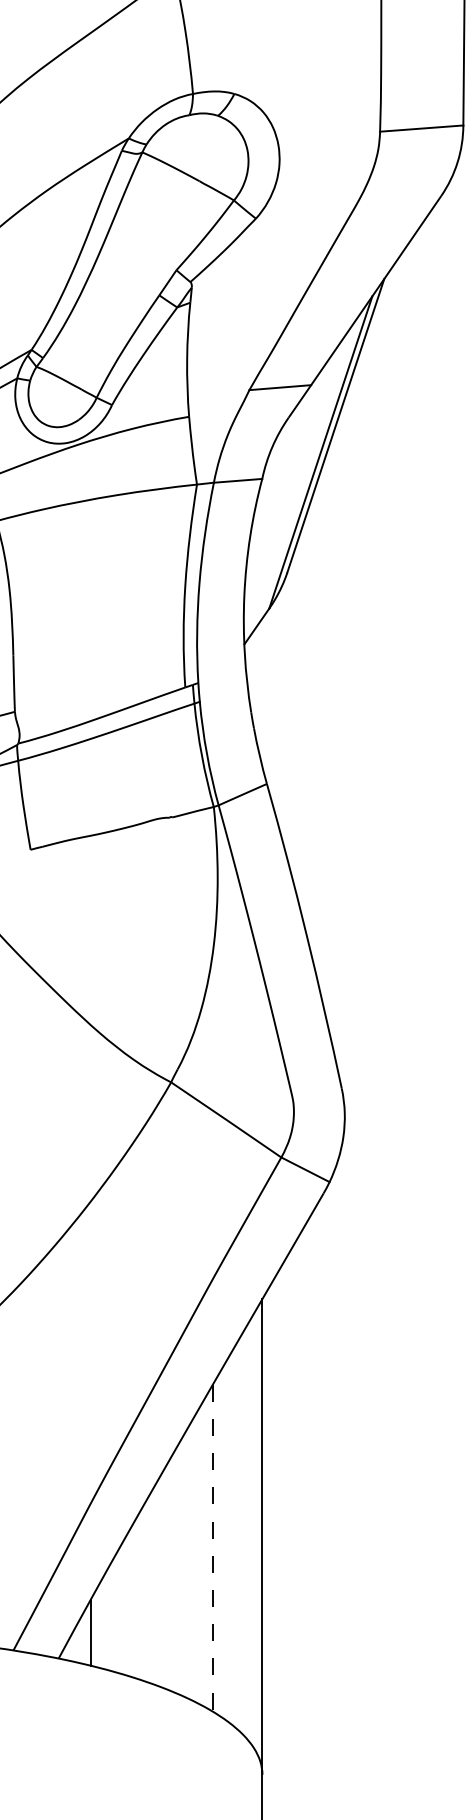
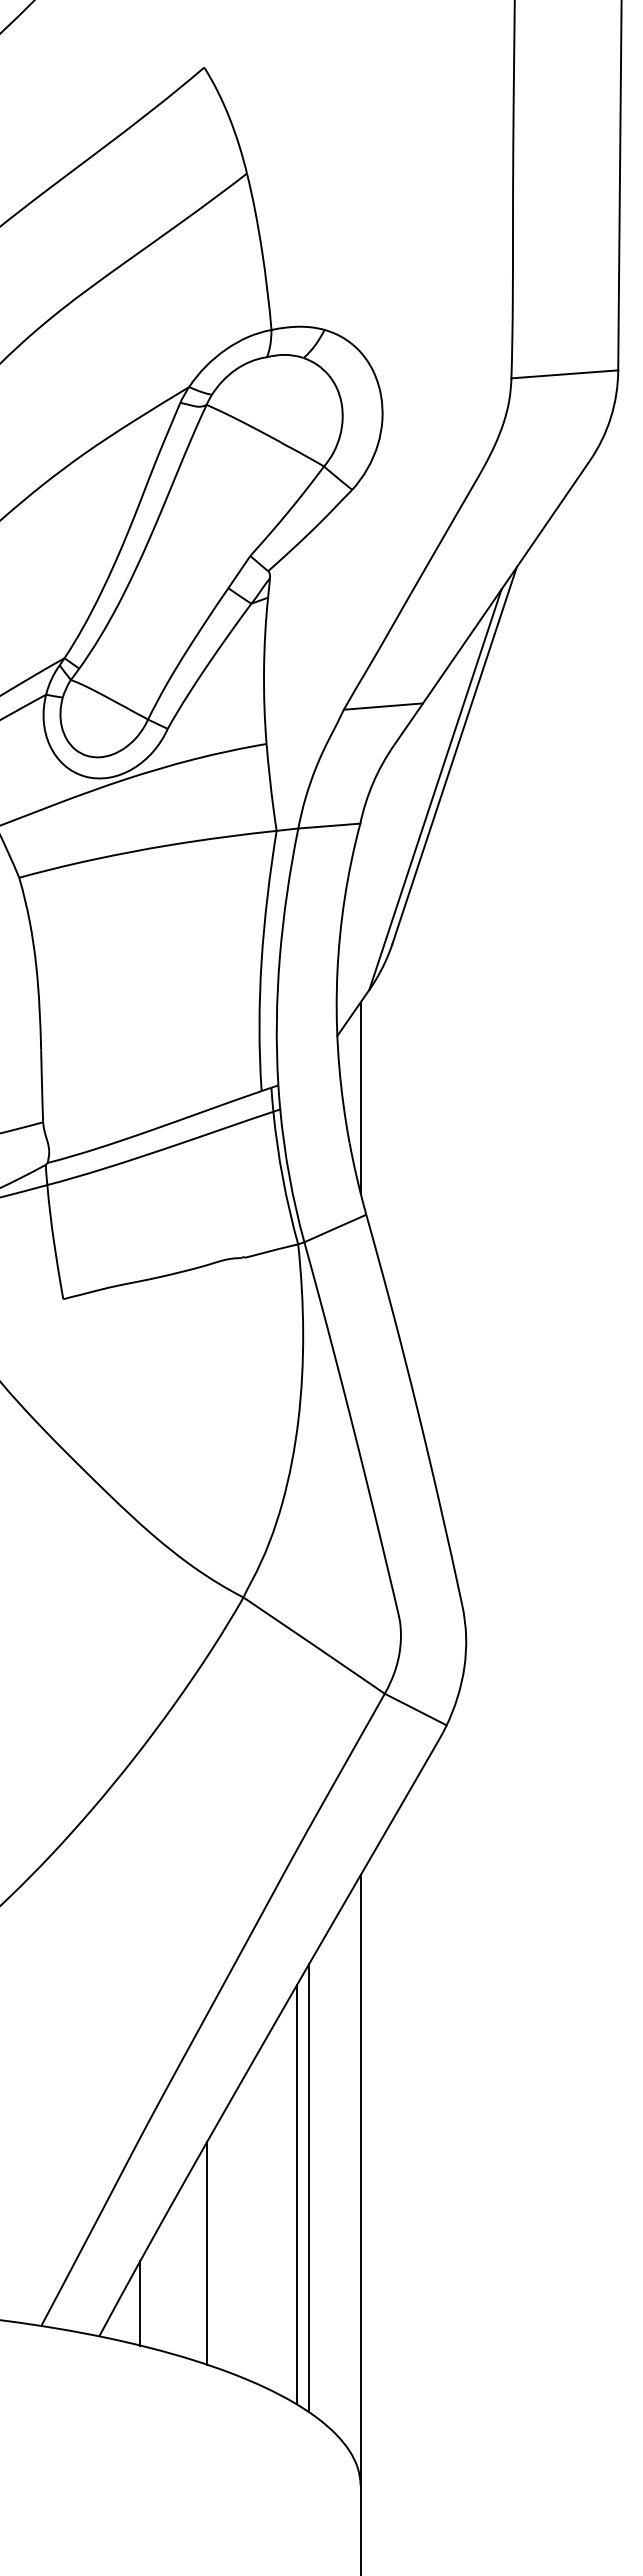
line: (262, 692) -> (360, 1097), added
line: (222, 1543) -> (309, 2188), added
line: (212, 1547) -> (296, 2194), dashed -> solid
line: (143, 1593) -> (207, 2253), added

